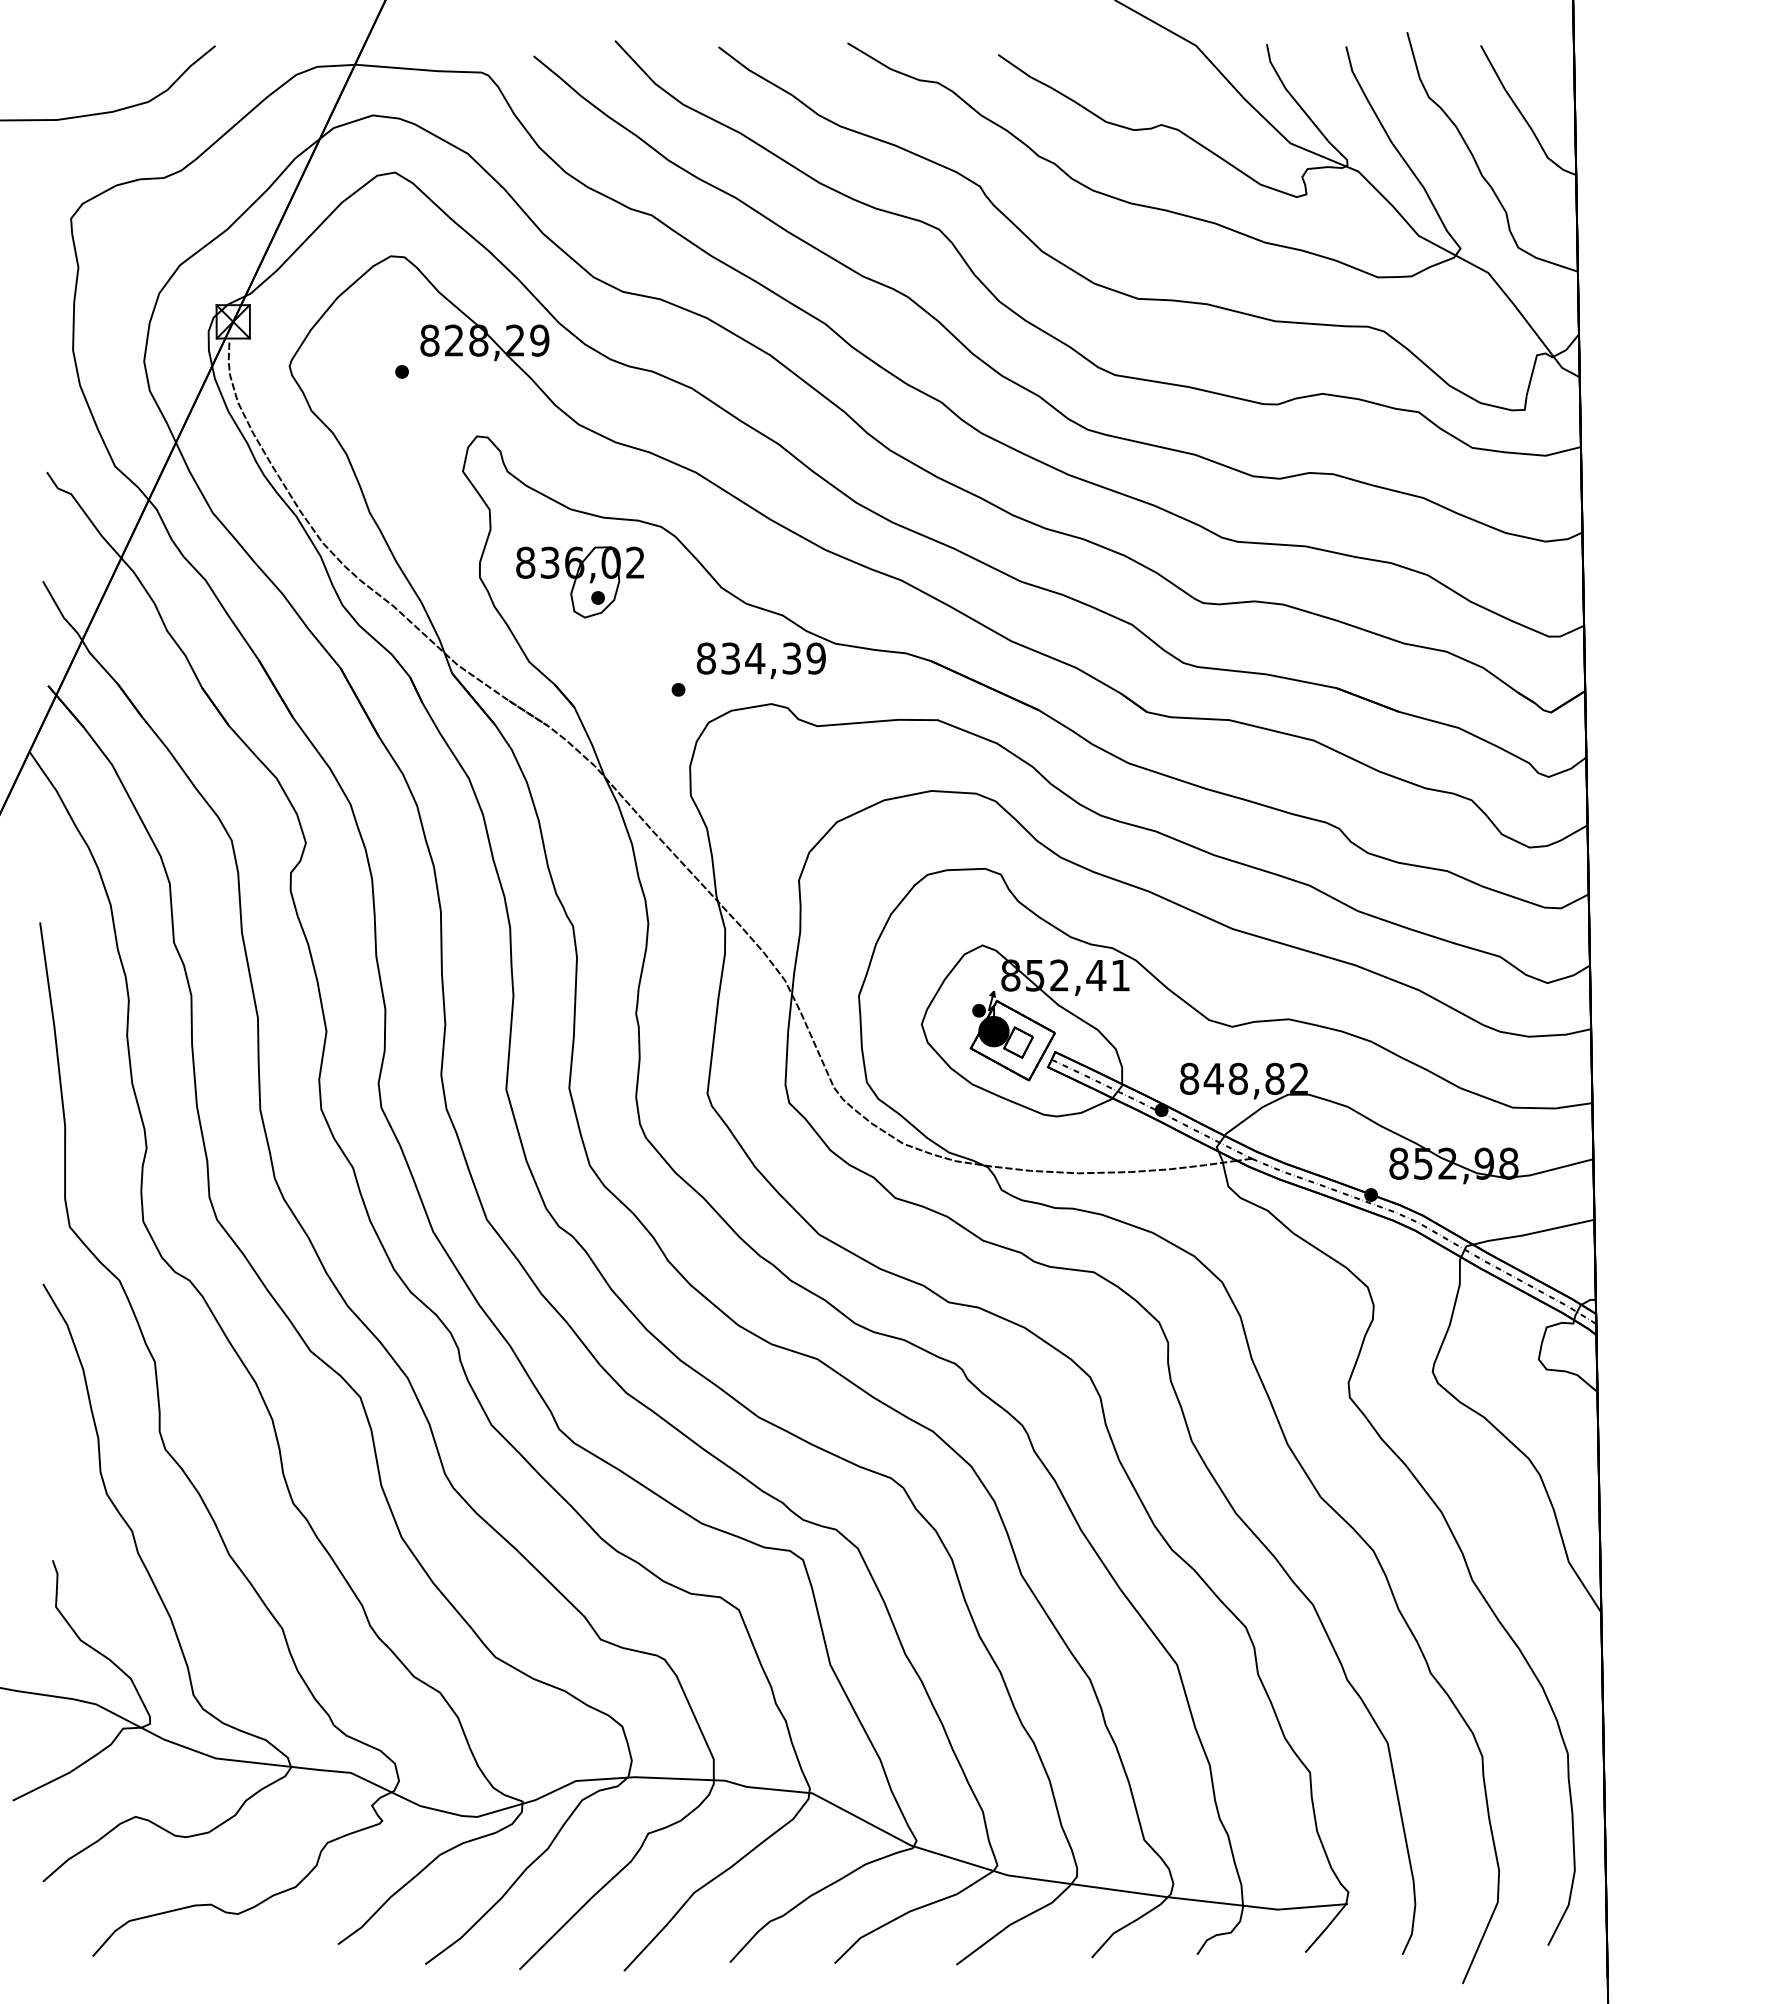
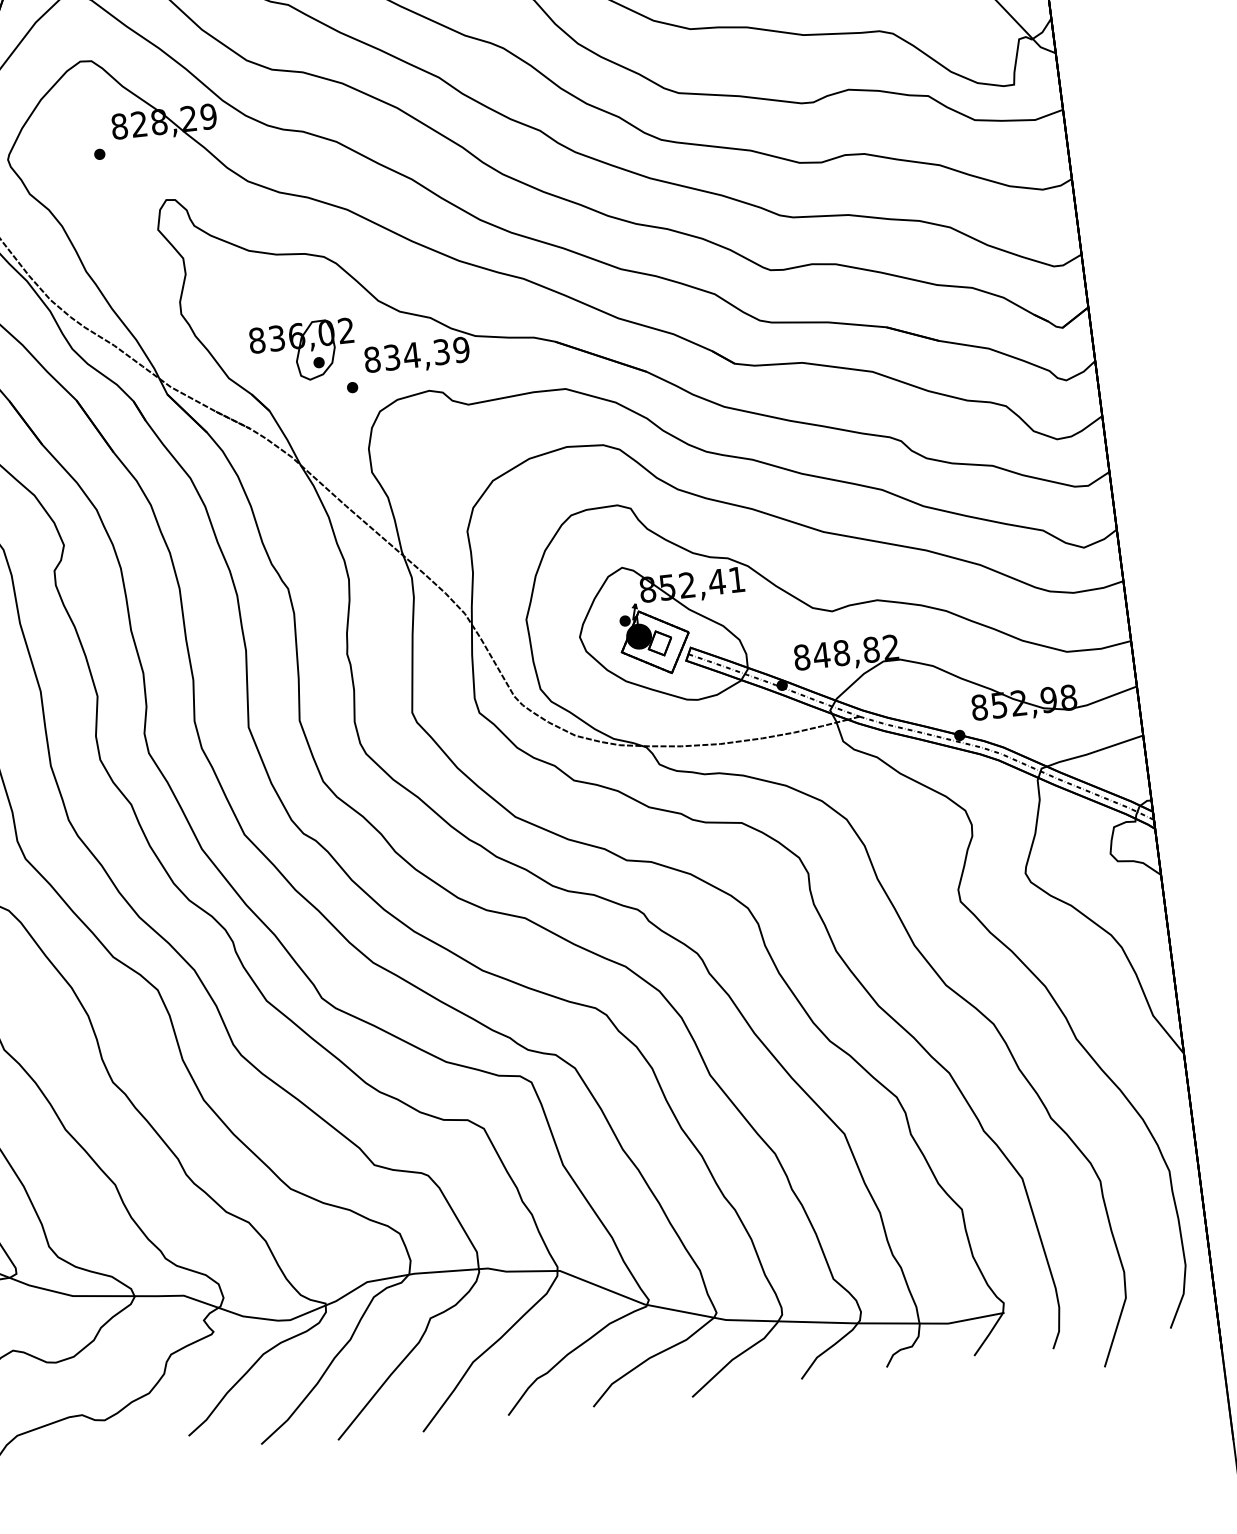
part: (579, 582) -> (302, 351), moved

